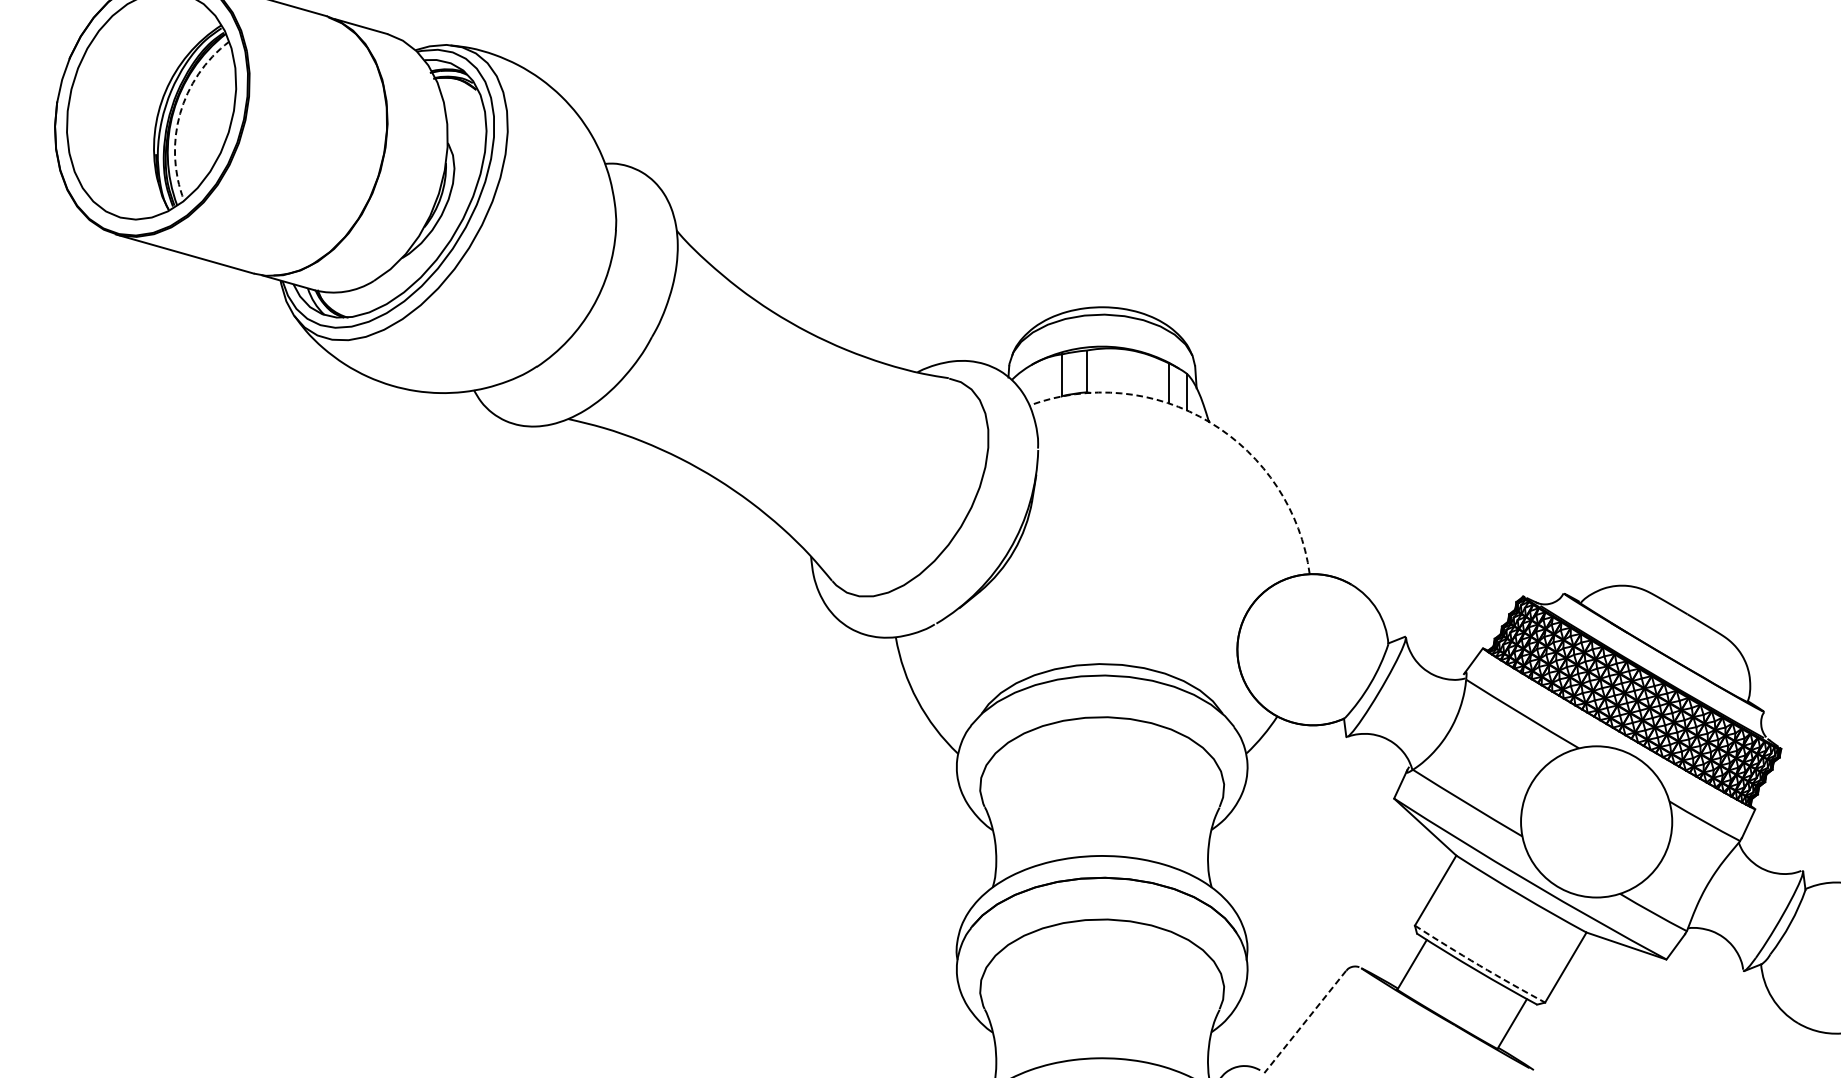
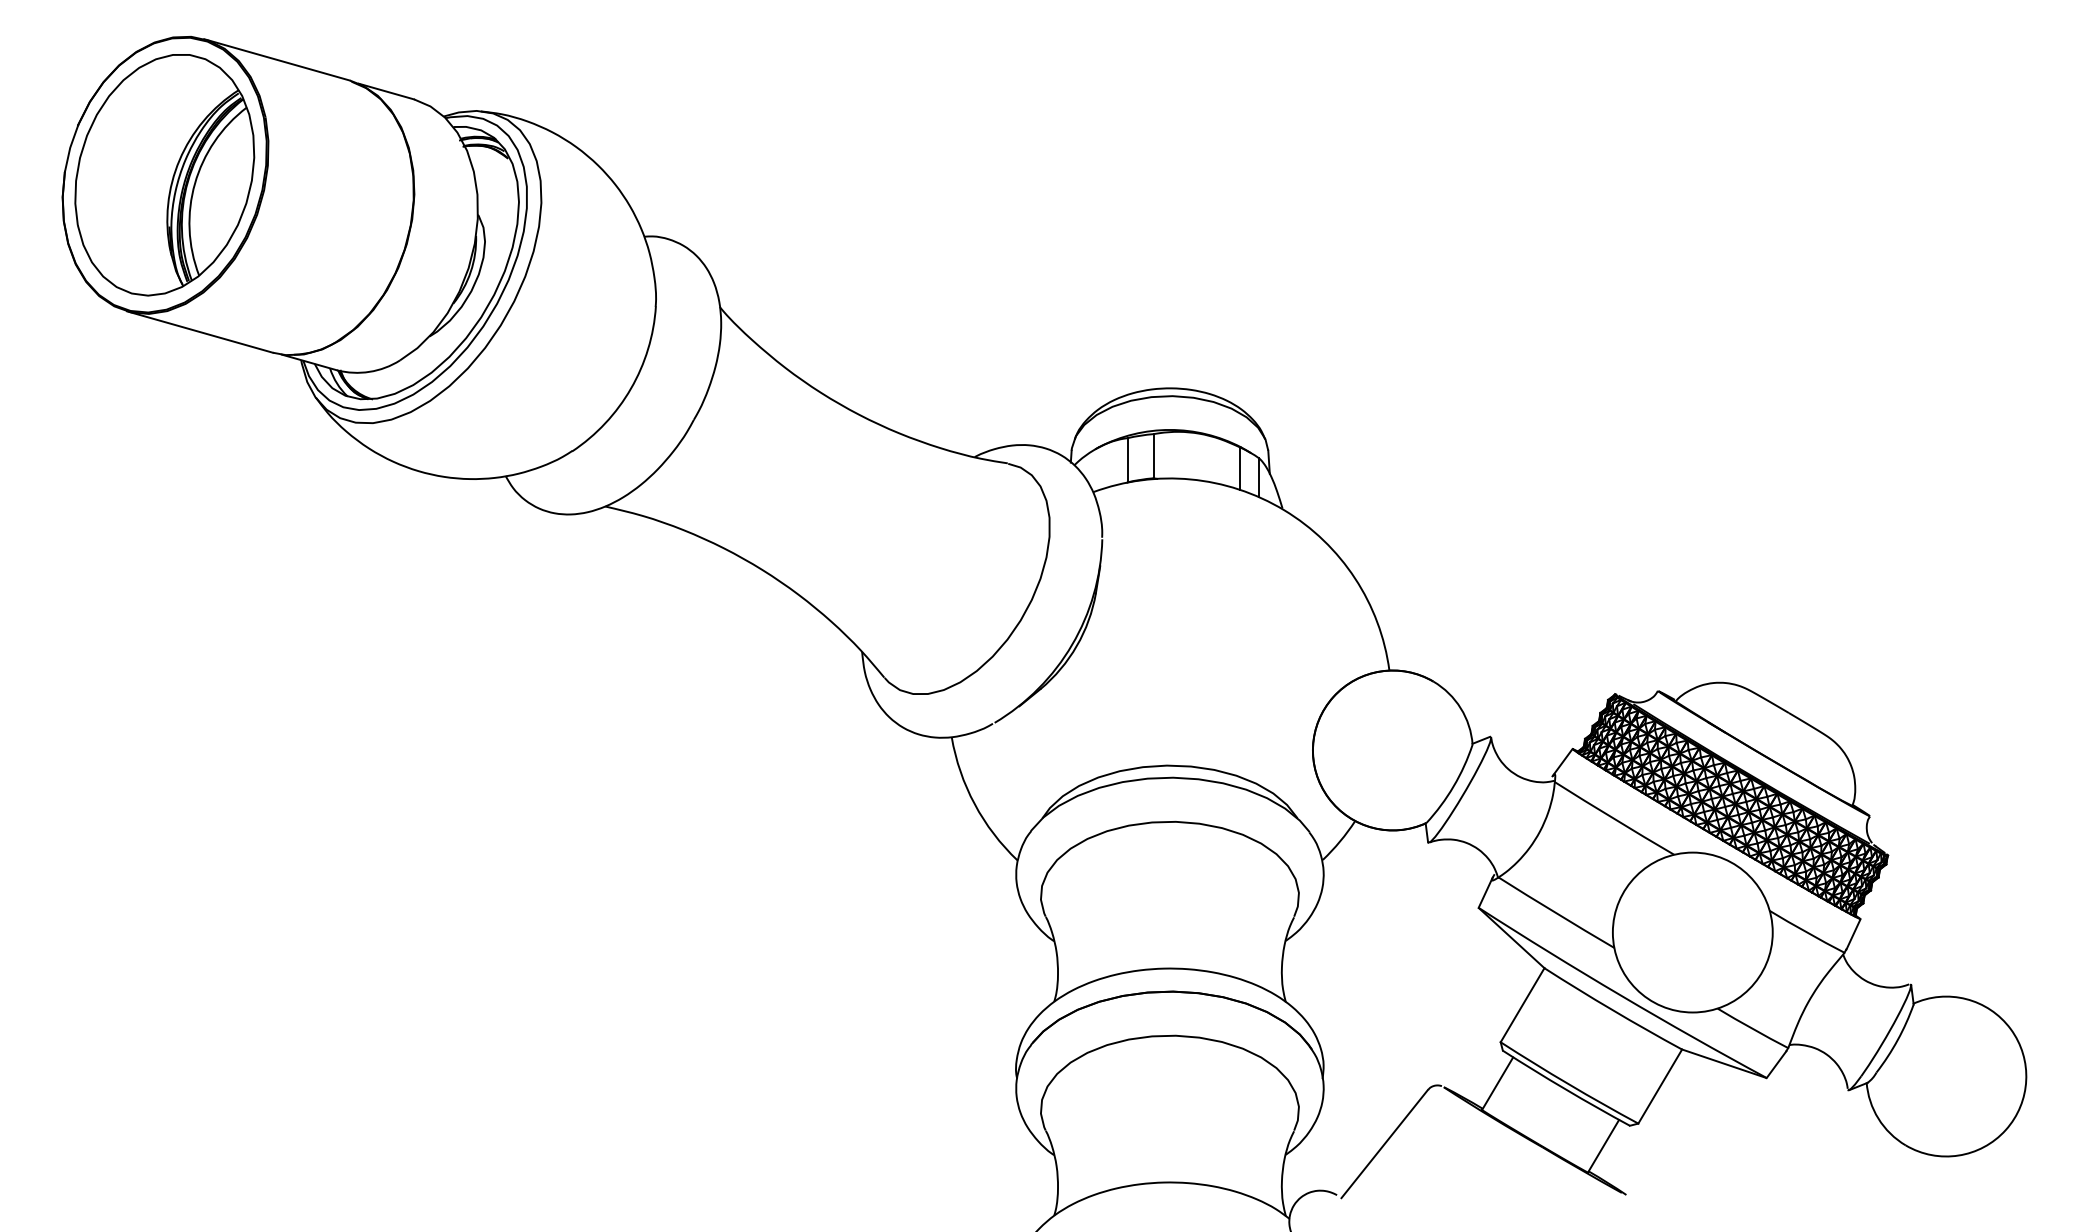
arc: (179, 113) -> (194, 183), dashed -> solid
arc: (1210, 422) -> (1284, 510), dashed -> solid
arc: (1479, 965) -> (1568, 1084), dashed -> solid
line: (1305, 1022) -> (1384, 1144), dashed -> solid

